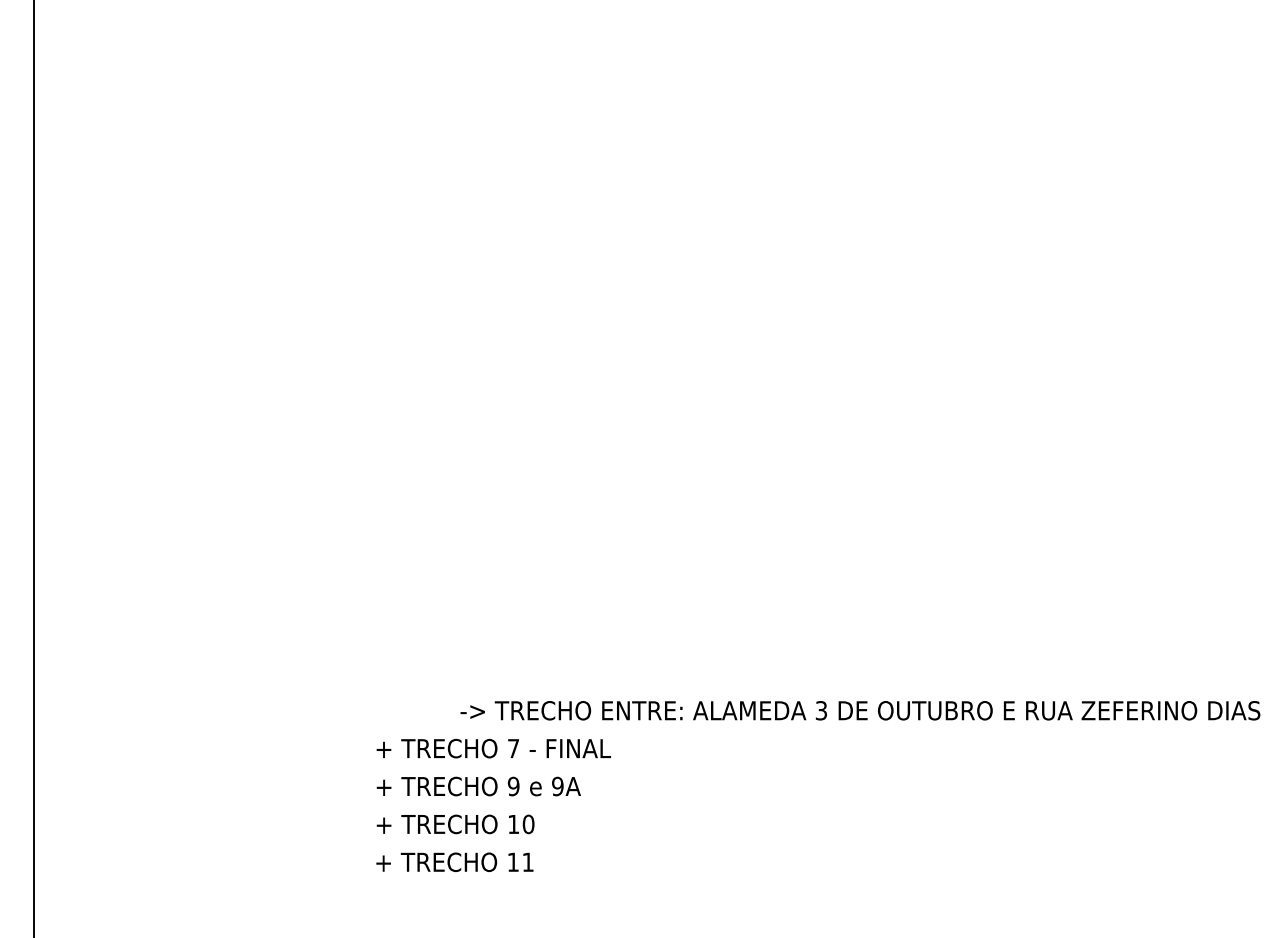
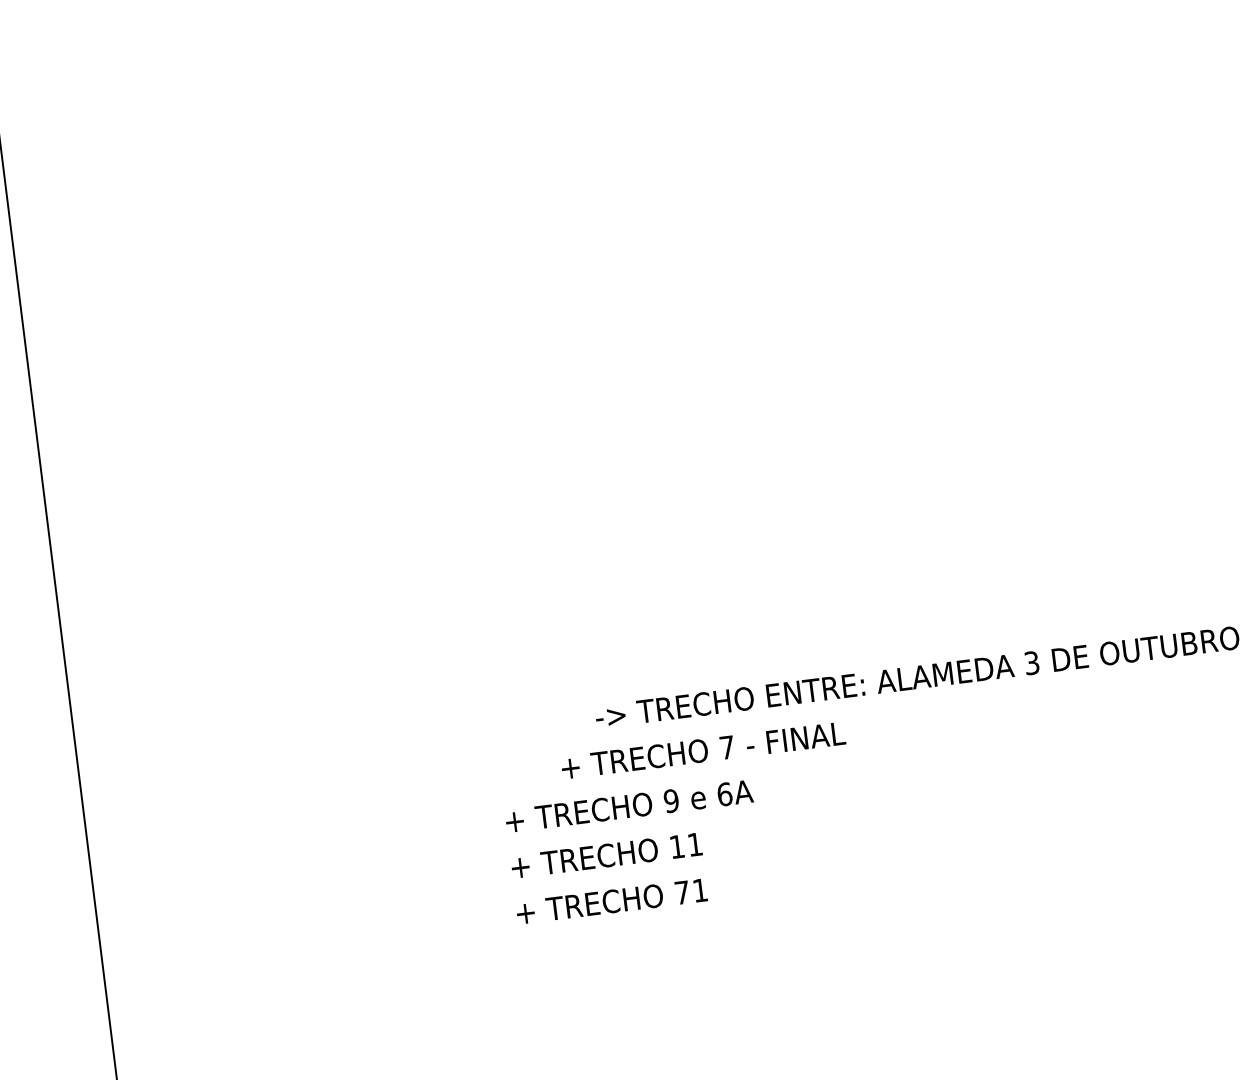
text: (493, 748) -> (702, 750), moved
text: (557, 786) -> (724, 794), 9A -> 6A
text: (528, 824) -> (695, 844), 10 -> 11
text: (512, 861) -> (681, 891), 11 -> 71

